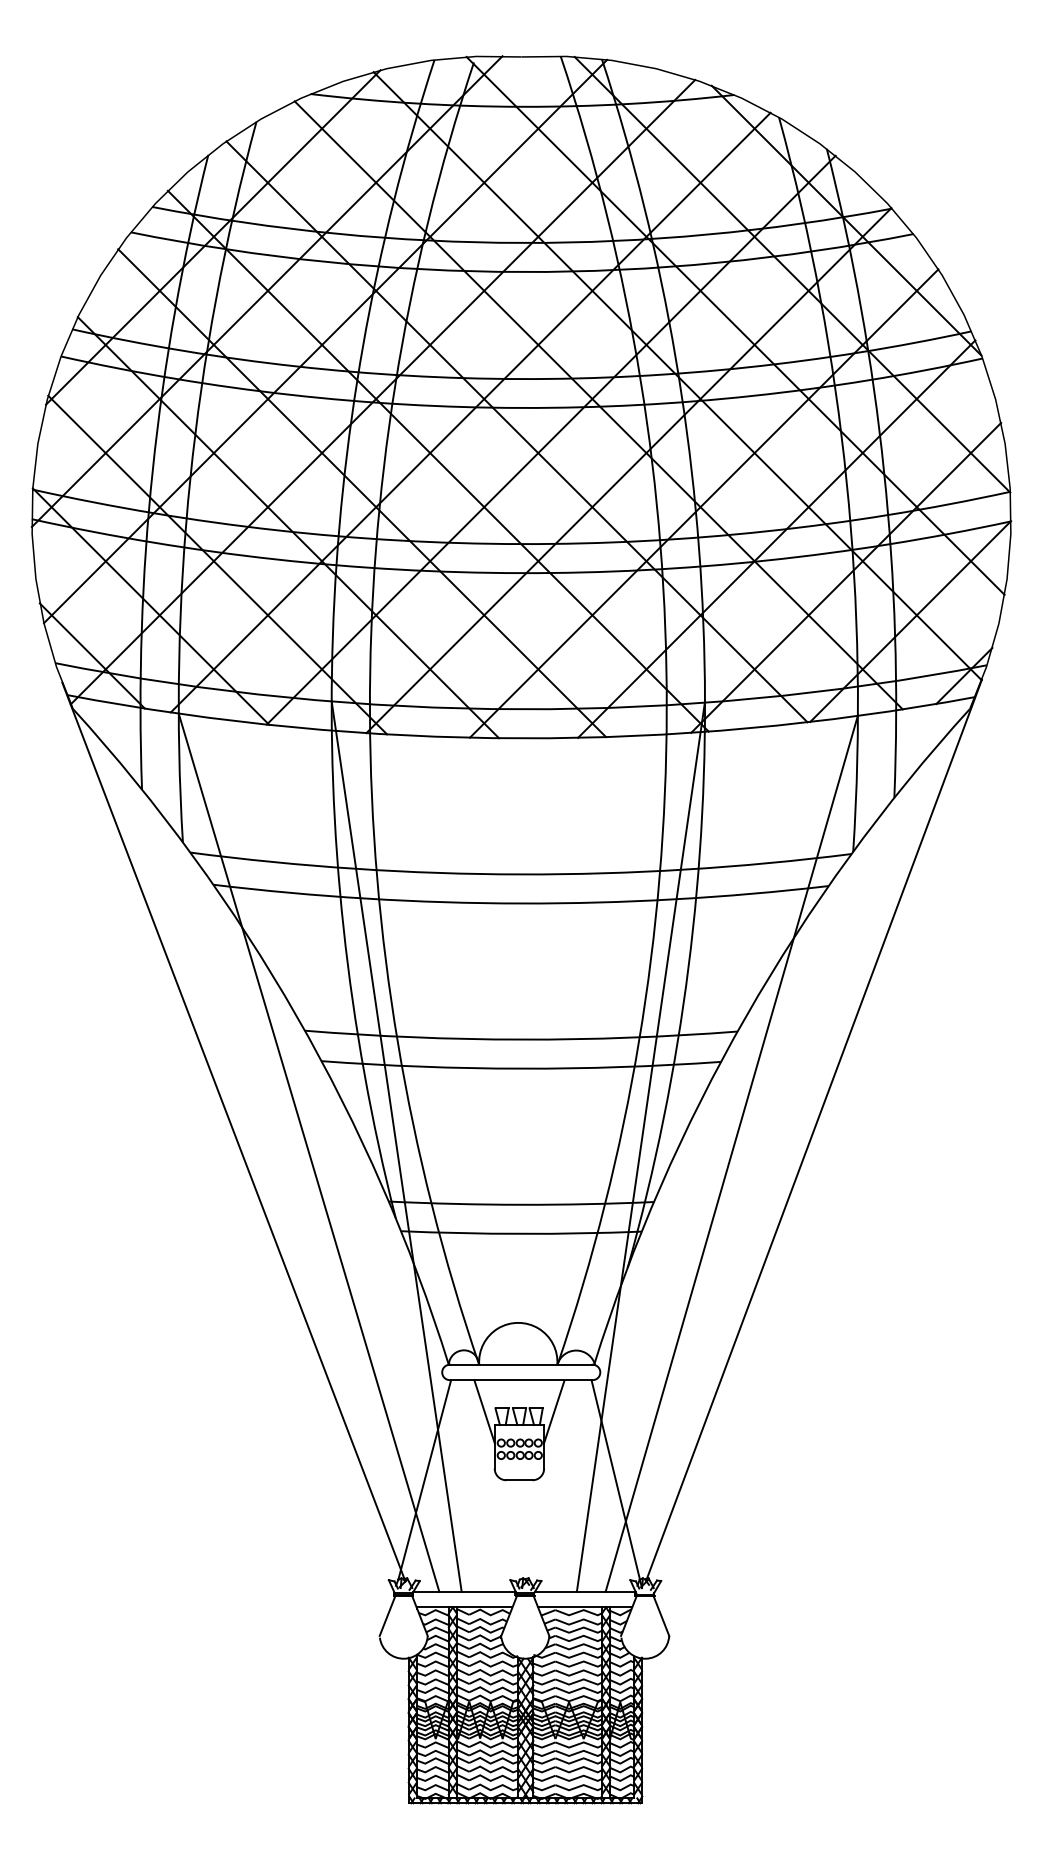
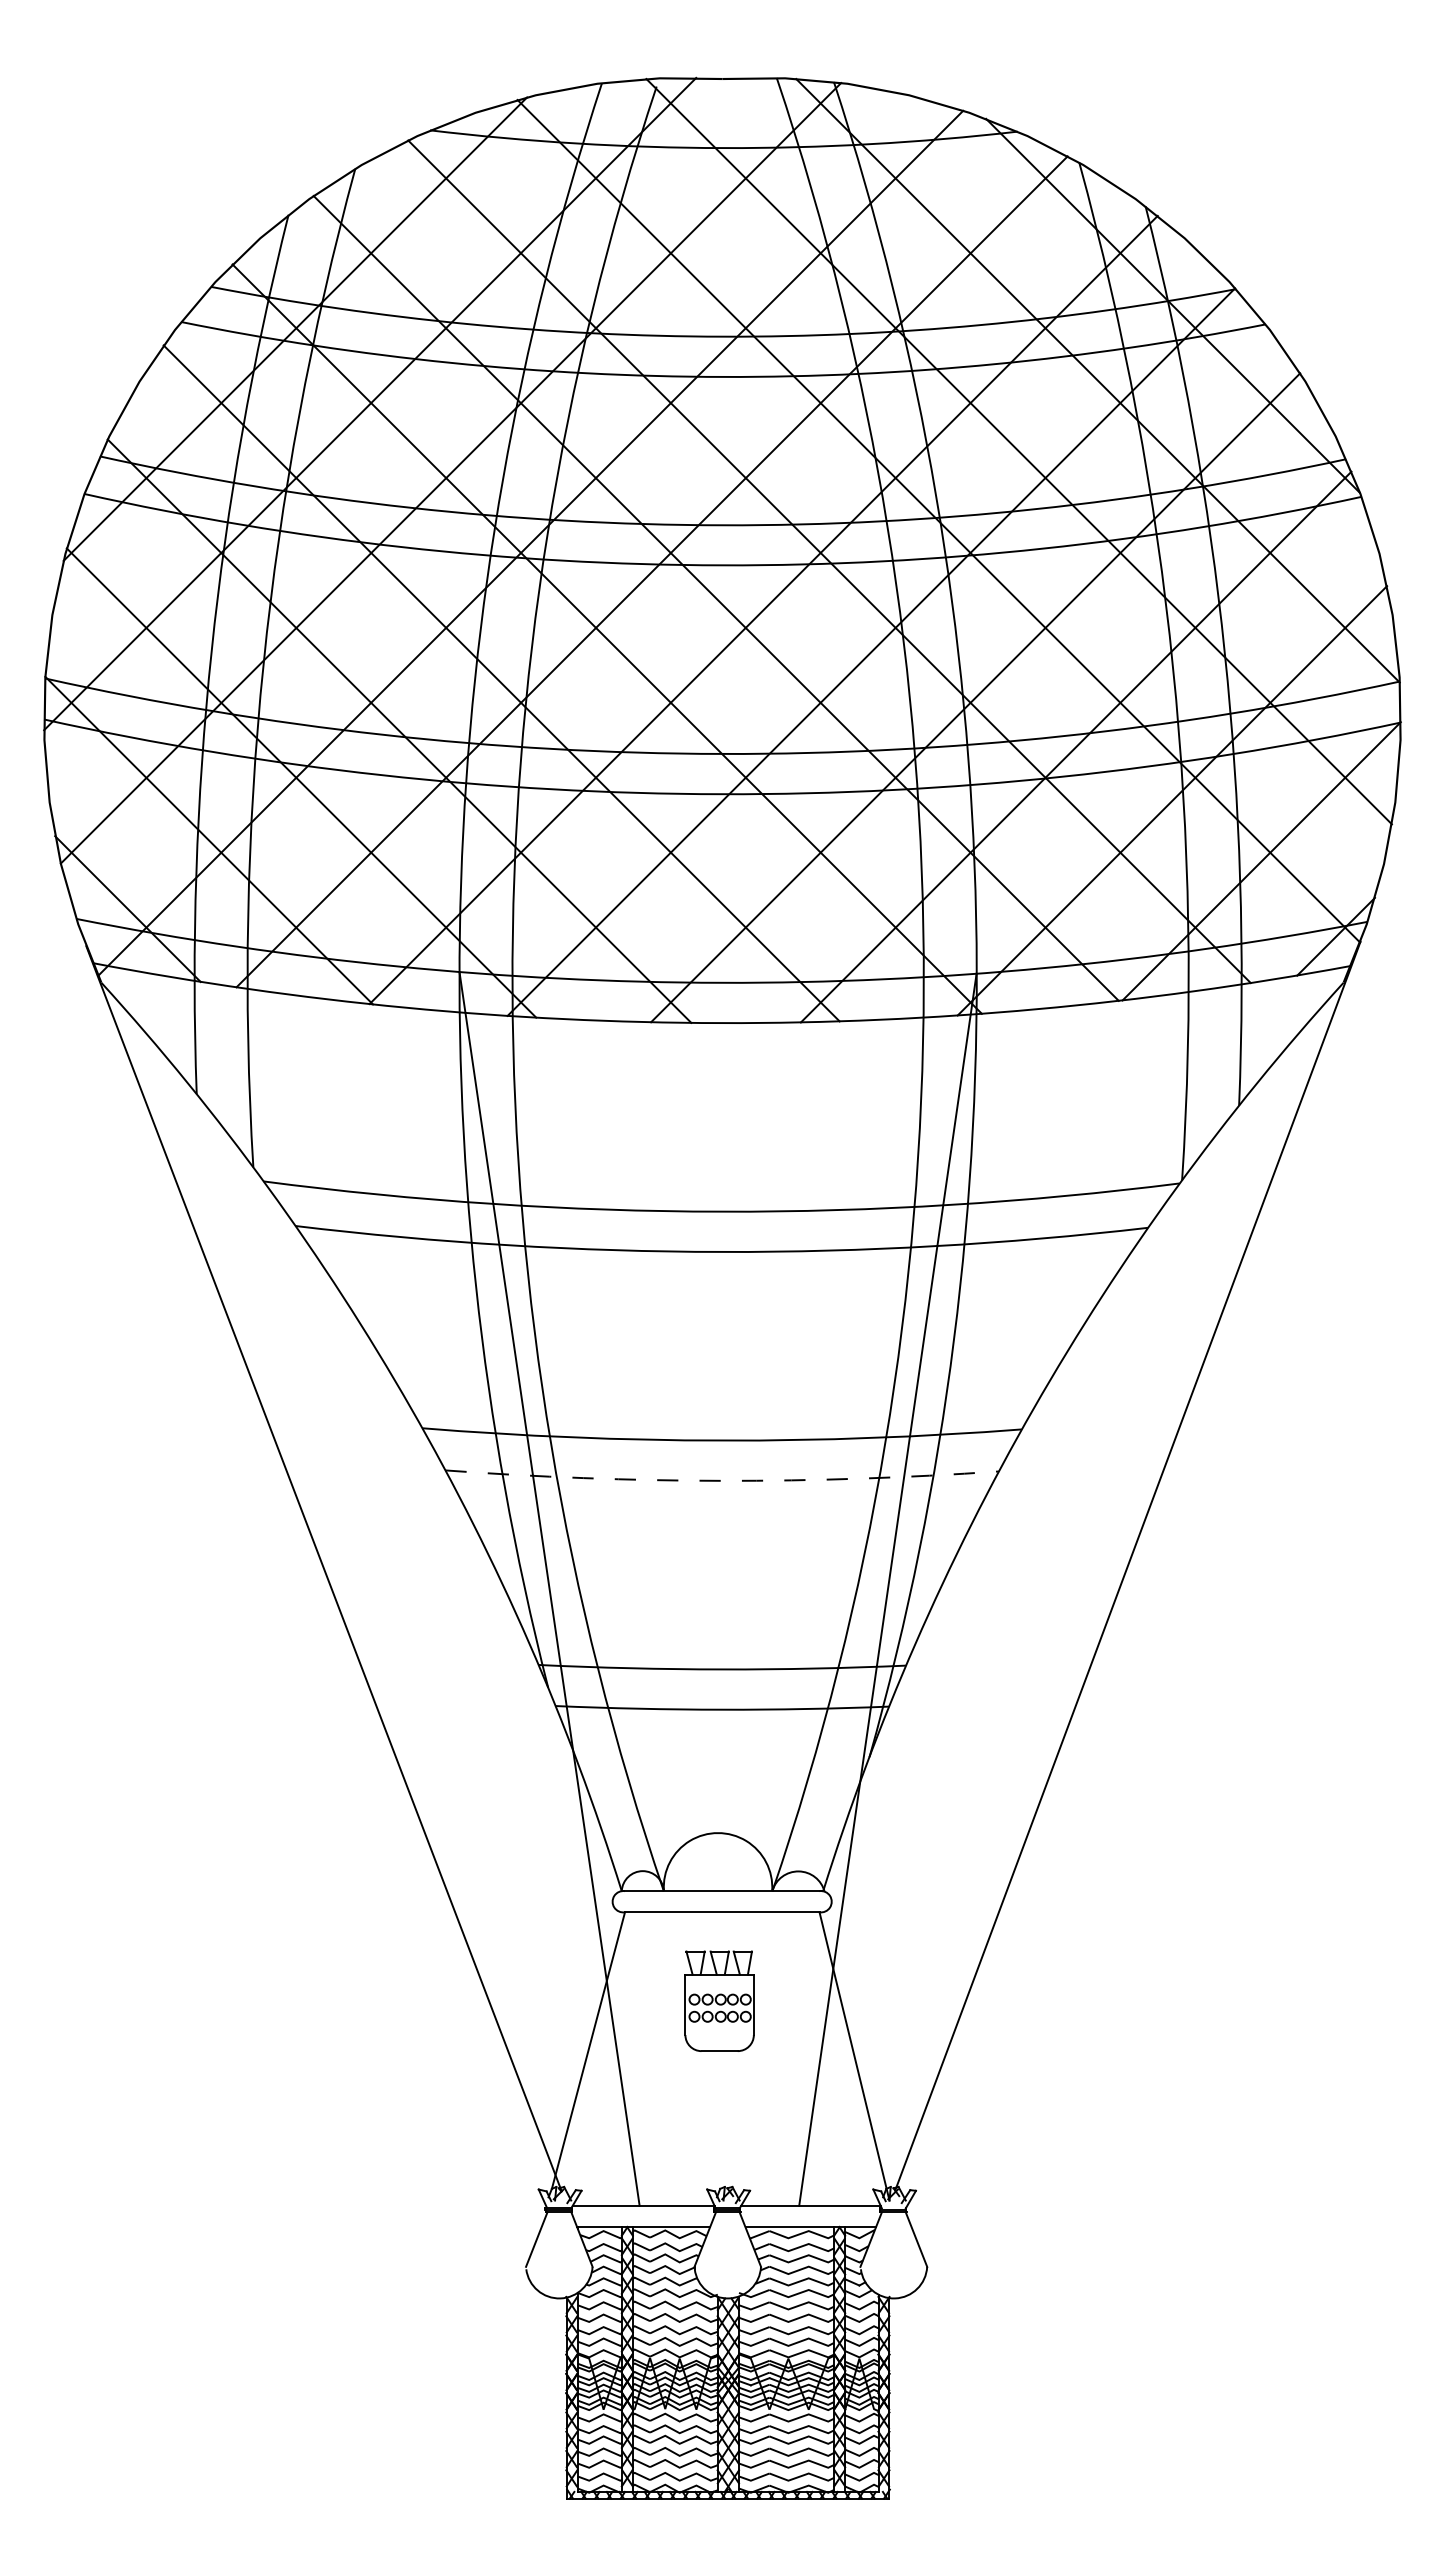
arc: (521, 1068) -> (722, 1480), solid -> dashed
line: (308, 1152) -> (427, 1597), removed
line: (731, 1153) -> (1013, 1598), removed
line: (484, 1411) -> (671, 1956), removed
line: (553, 1411) -> (767, 1956), removed

